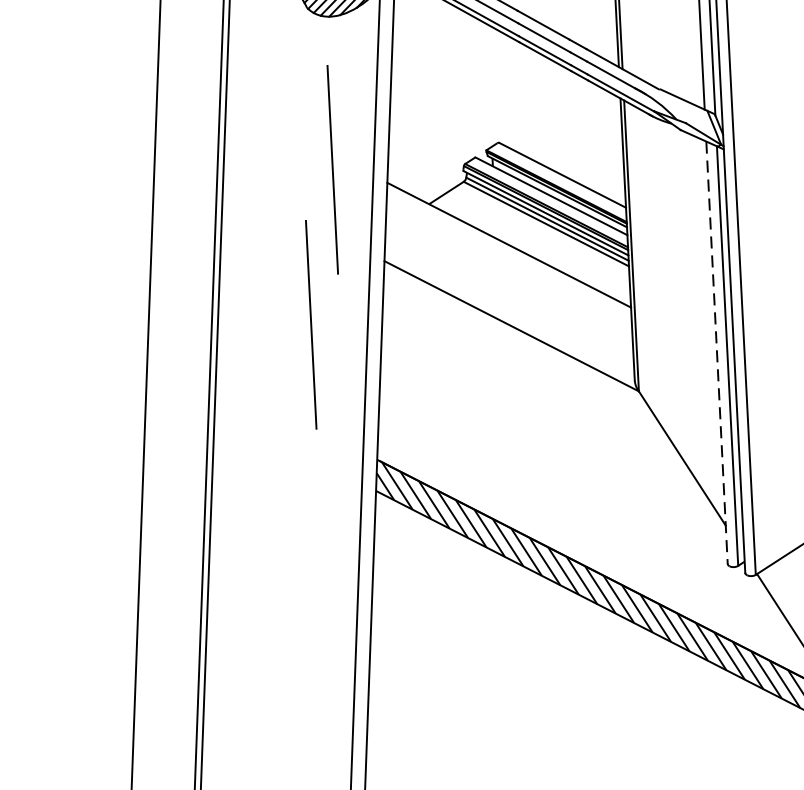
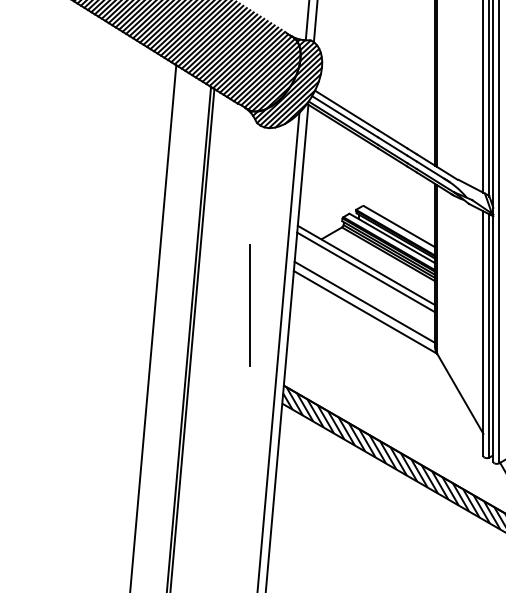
line: (332, 169) -> (266, 216), removed
line: (509, 257) -> (366, 272), added
line: (508, 307) -> (364, 301), added
line: (717, 354) -> (483, 334), dashed -> solid

